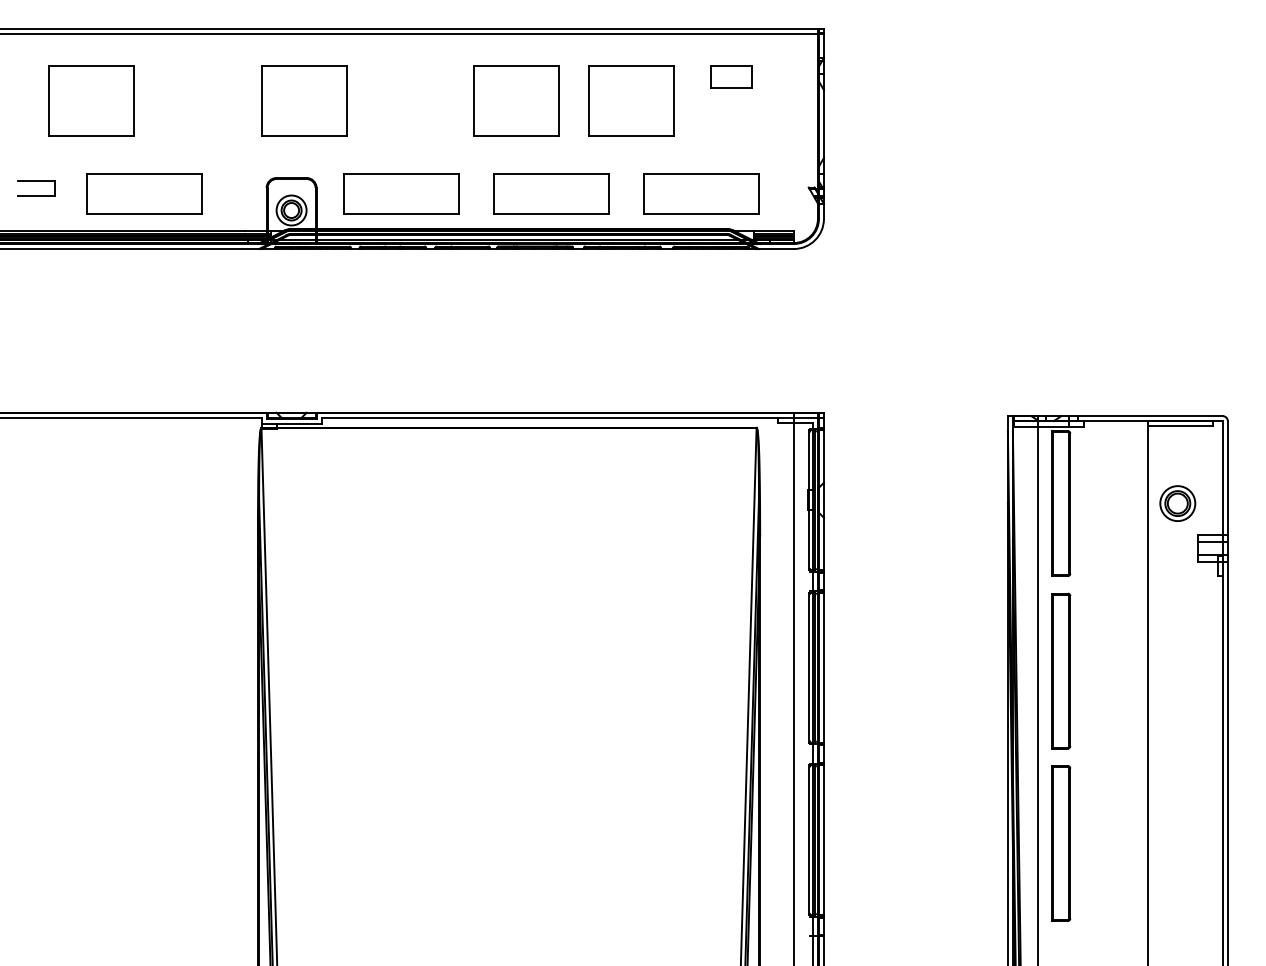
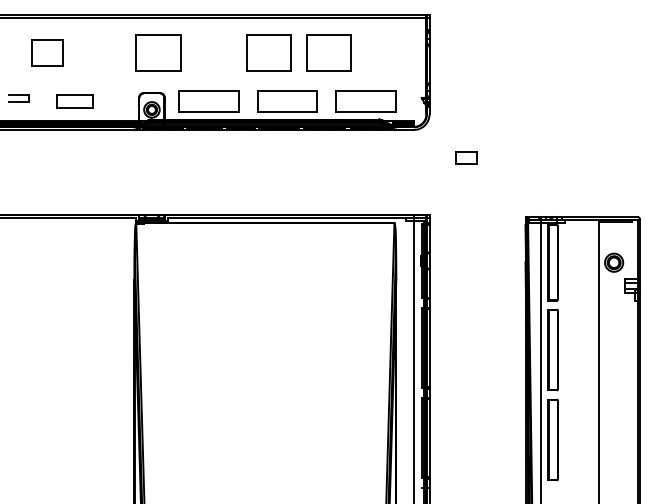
part: (731, 75) -> (466, 157), moved
part: (91, 100) -> (47, 52), size x0.7
part: (143, 194) -> (74, 101), size x0.6

